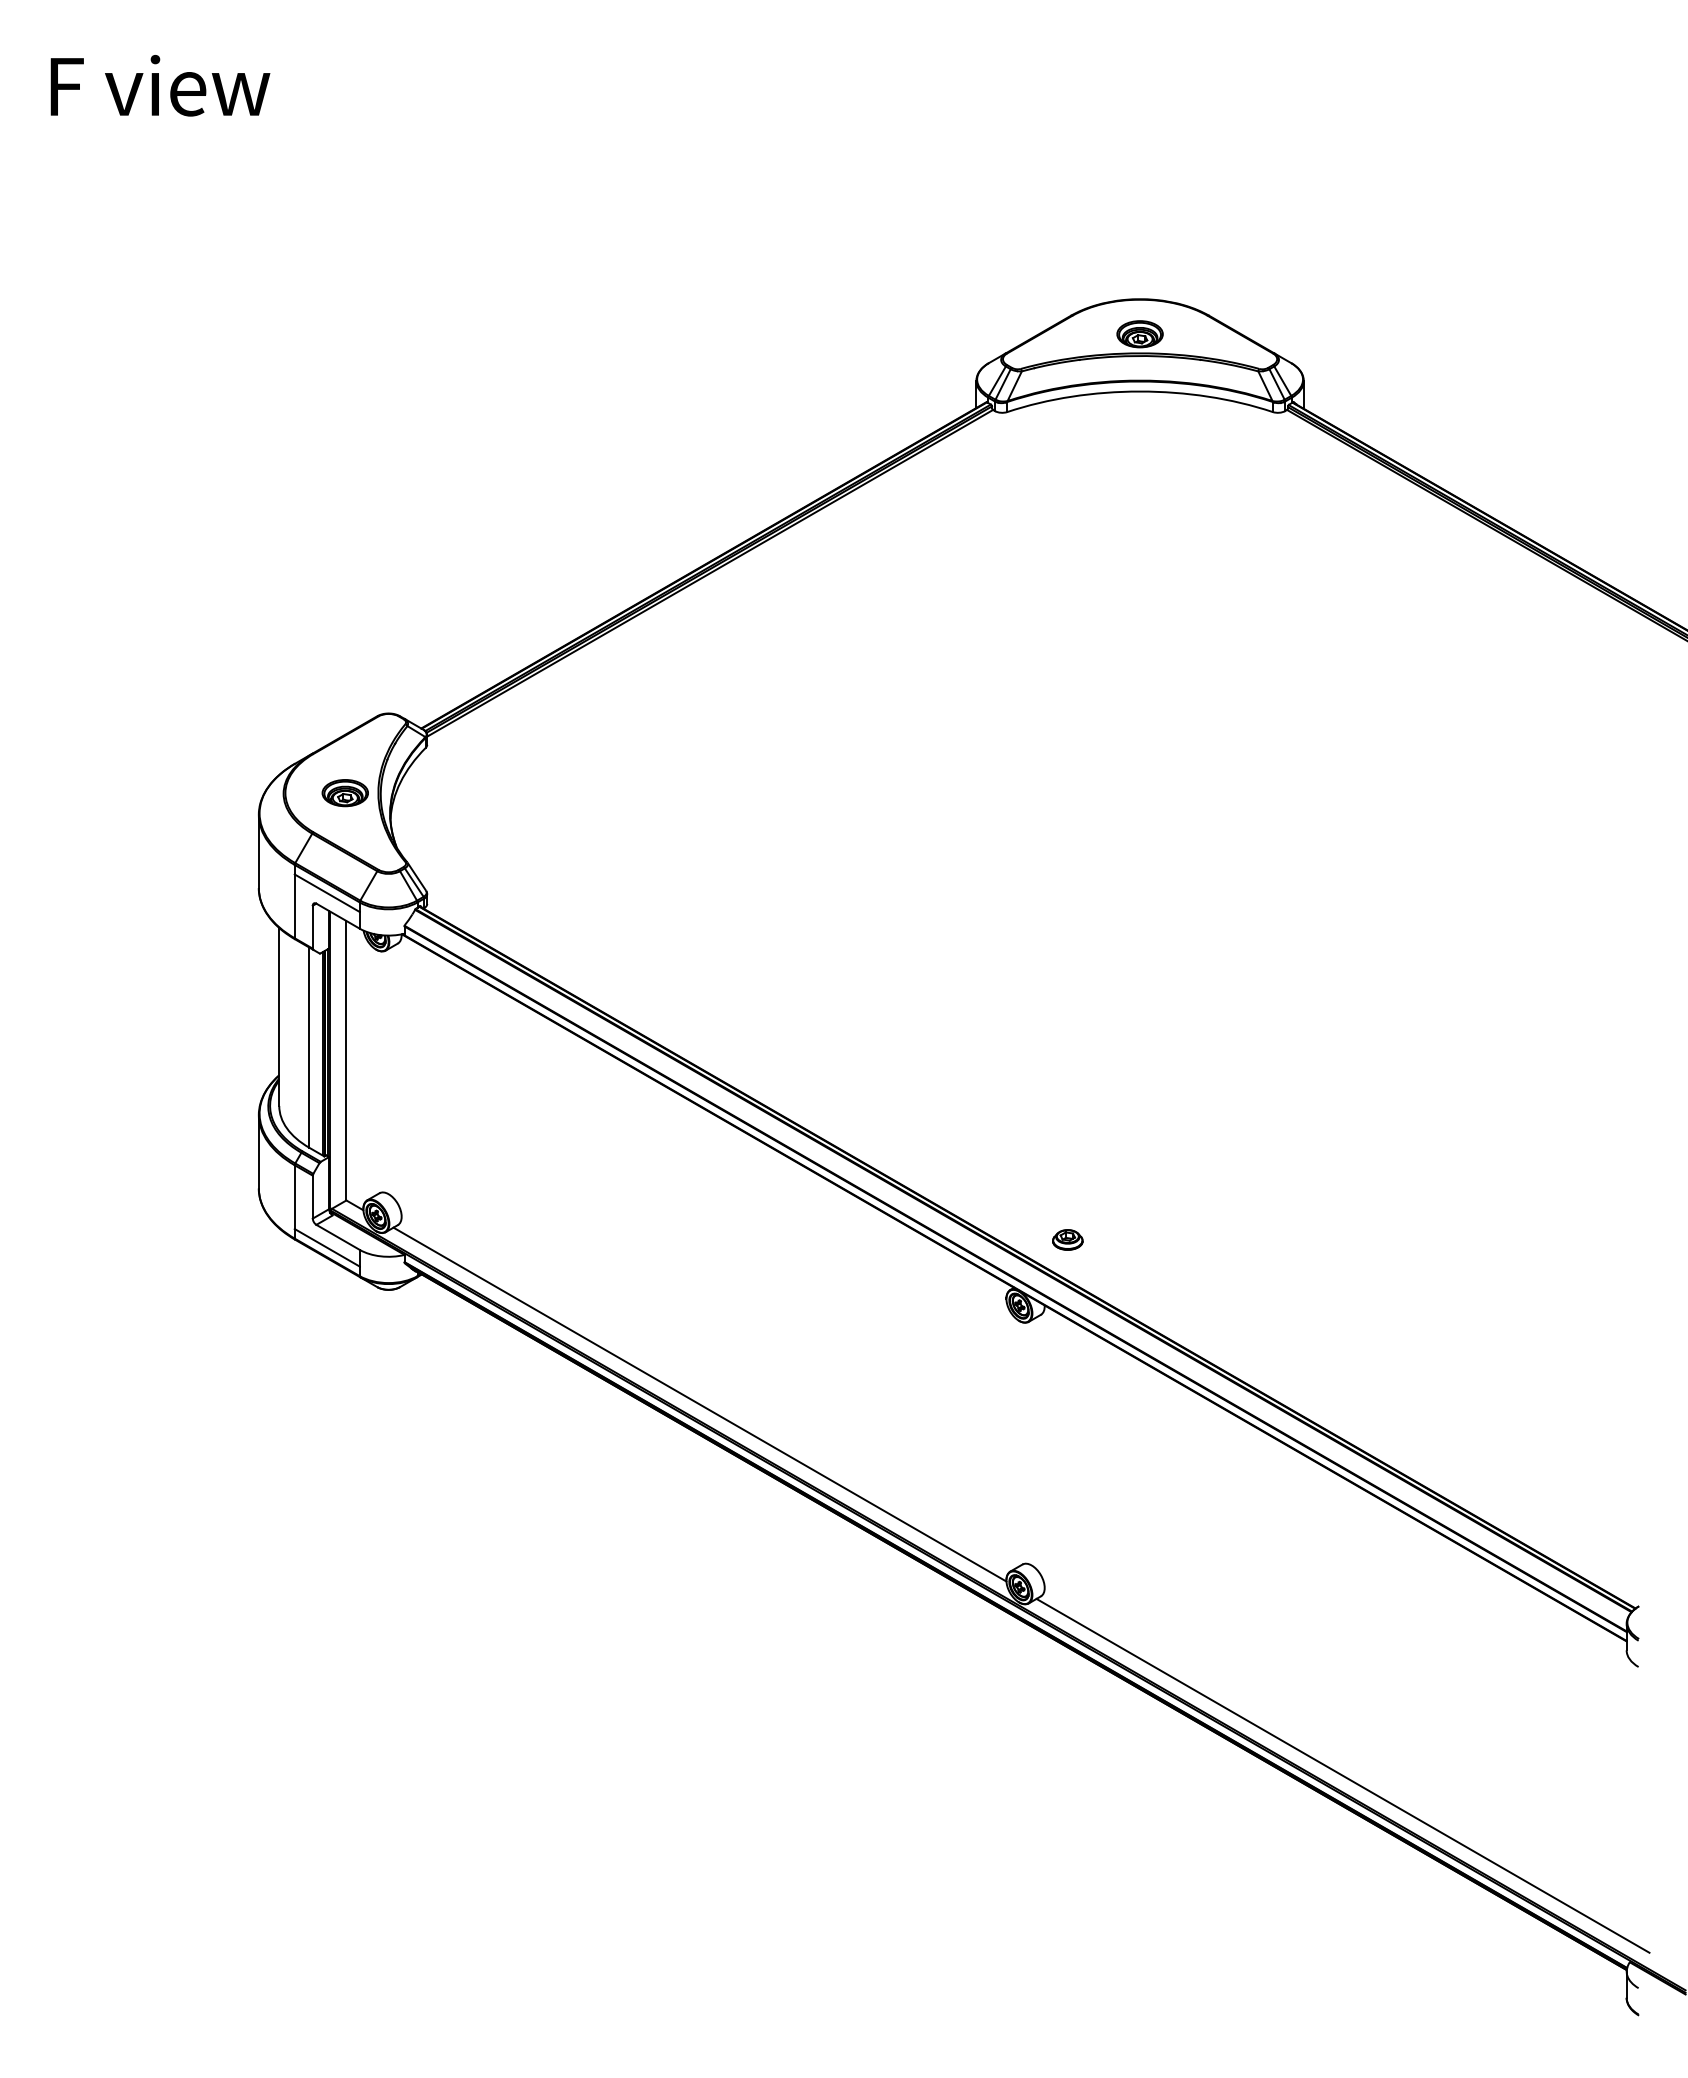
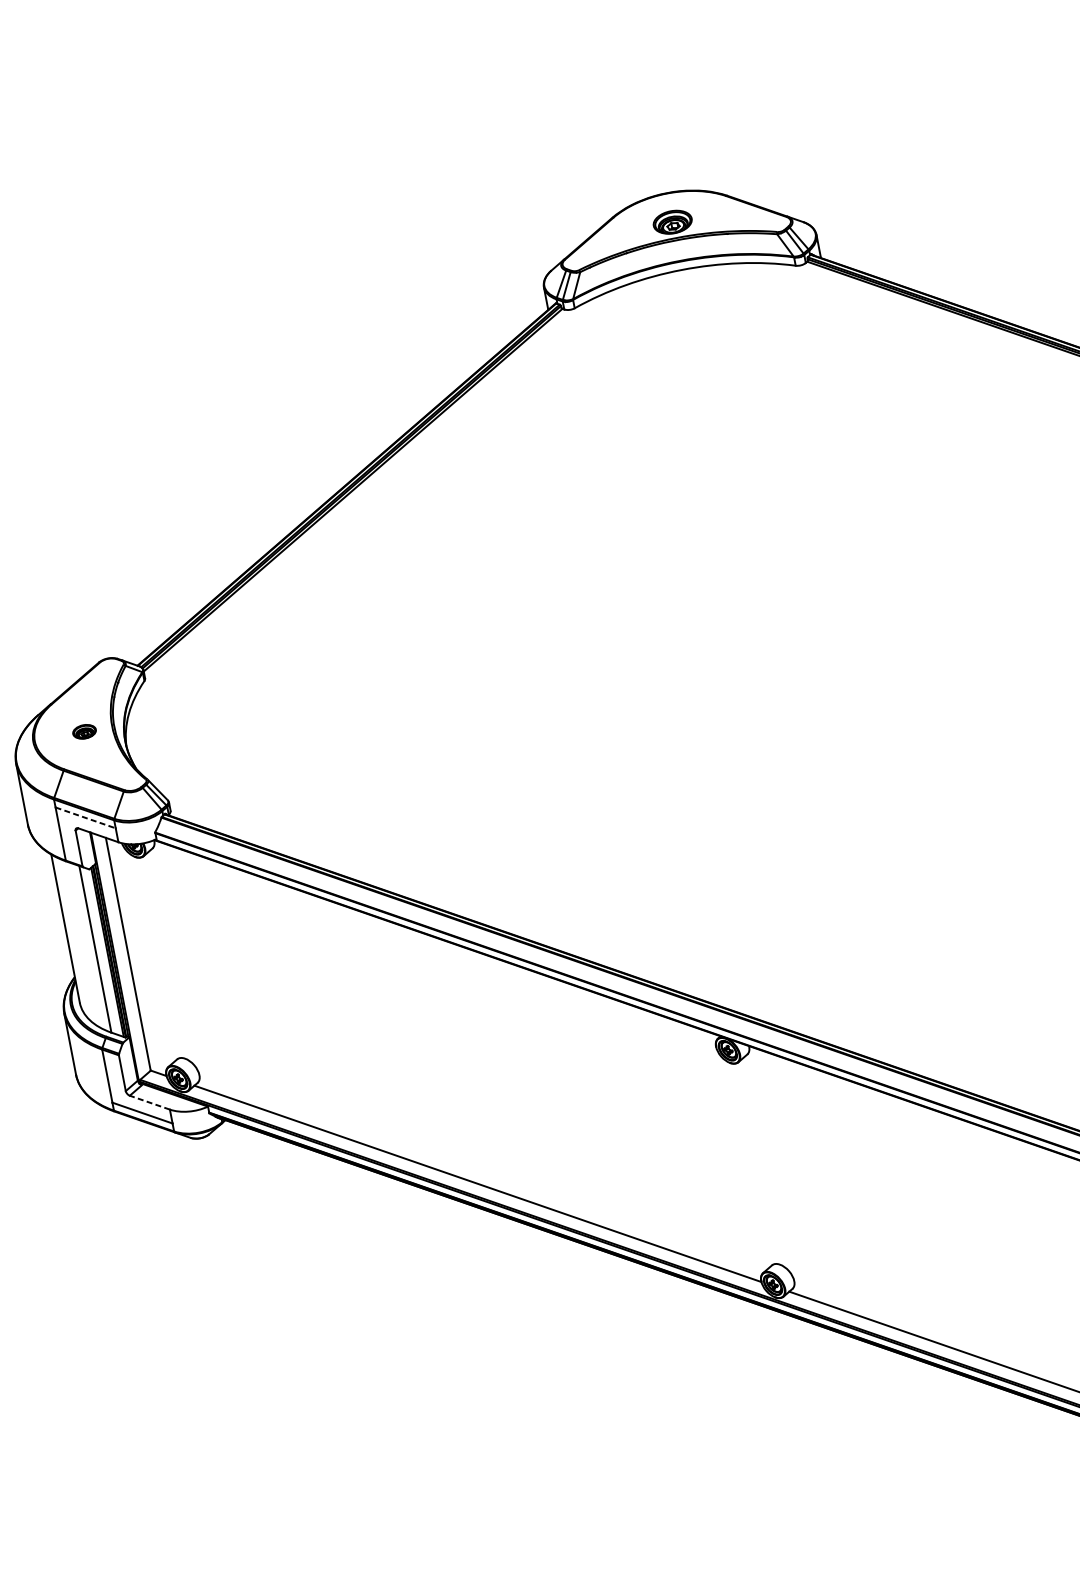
part: (344, 793) -> (84, 732), size x0.6
line: (327, 893) -> (85, 818), solid -> dashed
line: (337, 1237) -> (149, 1102), solid -> dashed
part: (1067, 1239) -> (757, 987), removed

